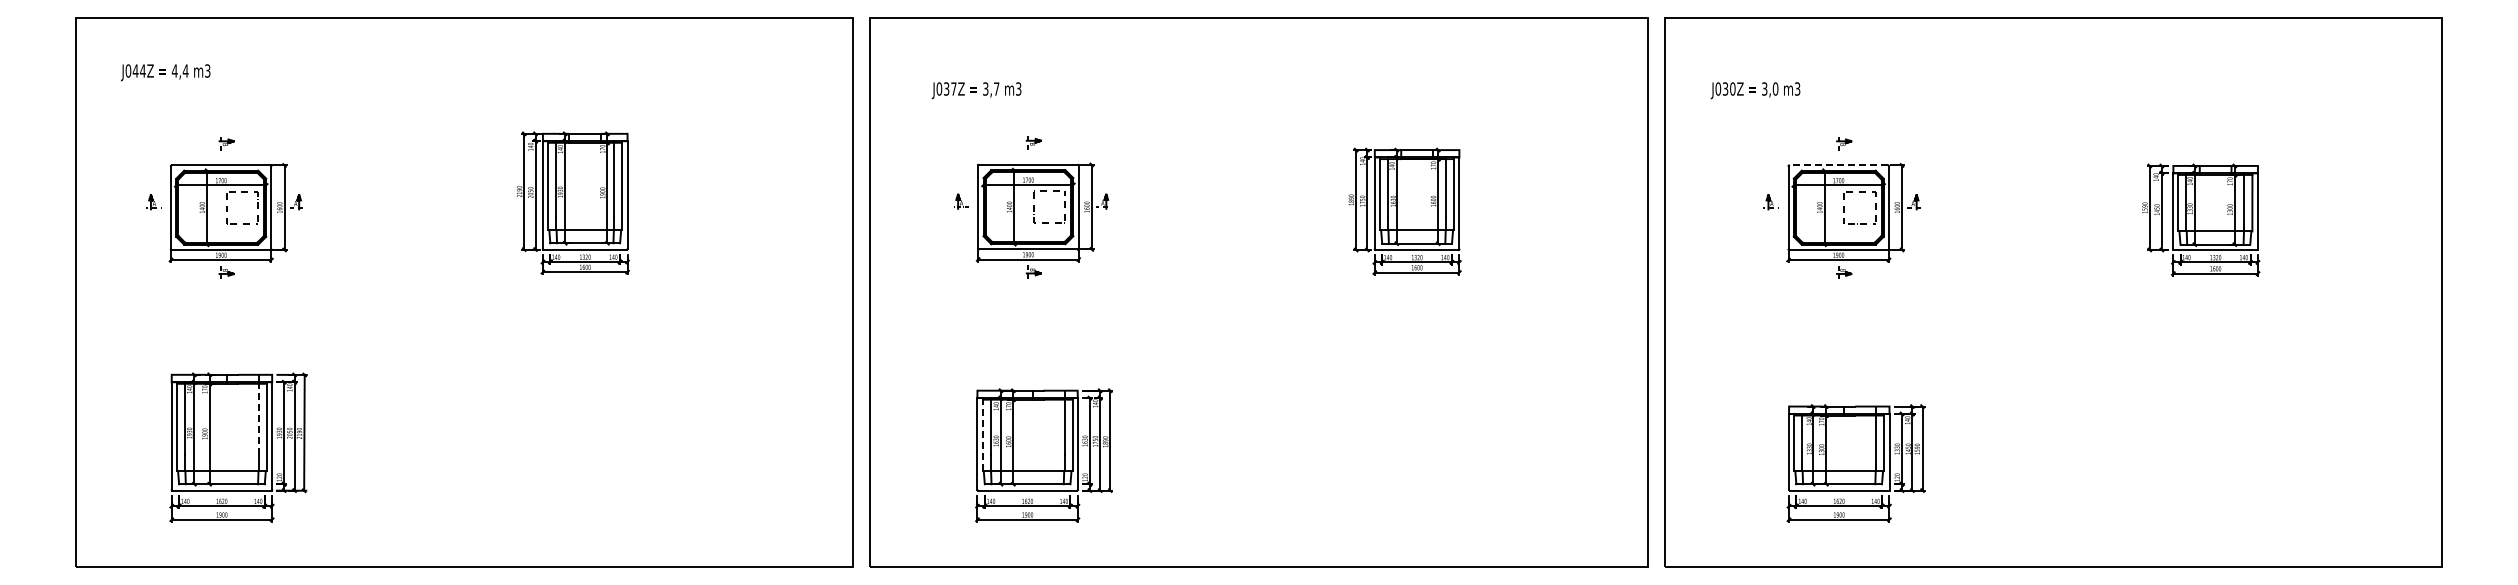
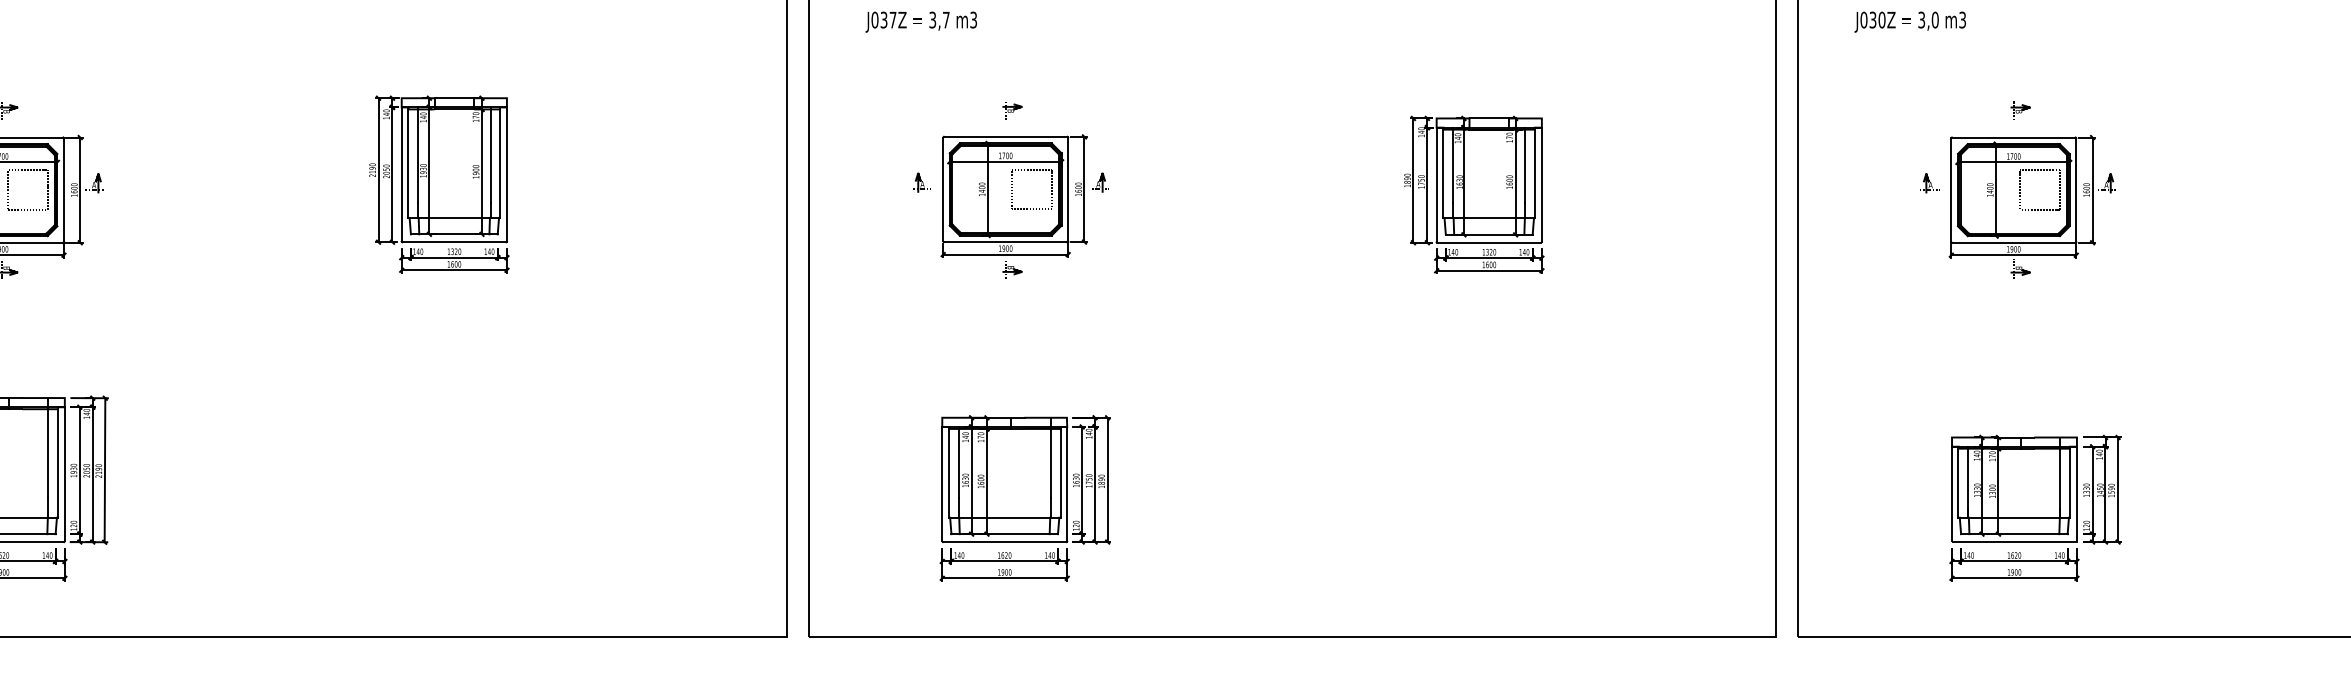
text: (976, 90) -> (921, 21), moved
text: (1755, 90) -> (1910, 21), moved
line: (1838, 165) -> (2013, 137), dashed -> solid
line: (258, 419) -> (47, 453), dashed -> solid
line: (982, 435) -> (948, 473), dashed -> solid

